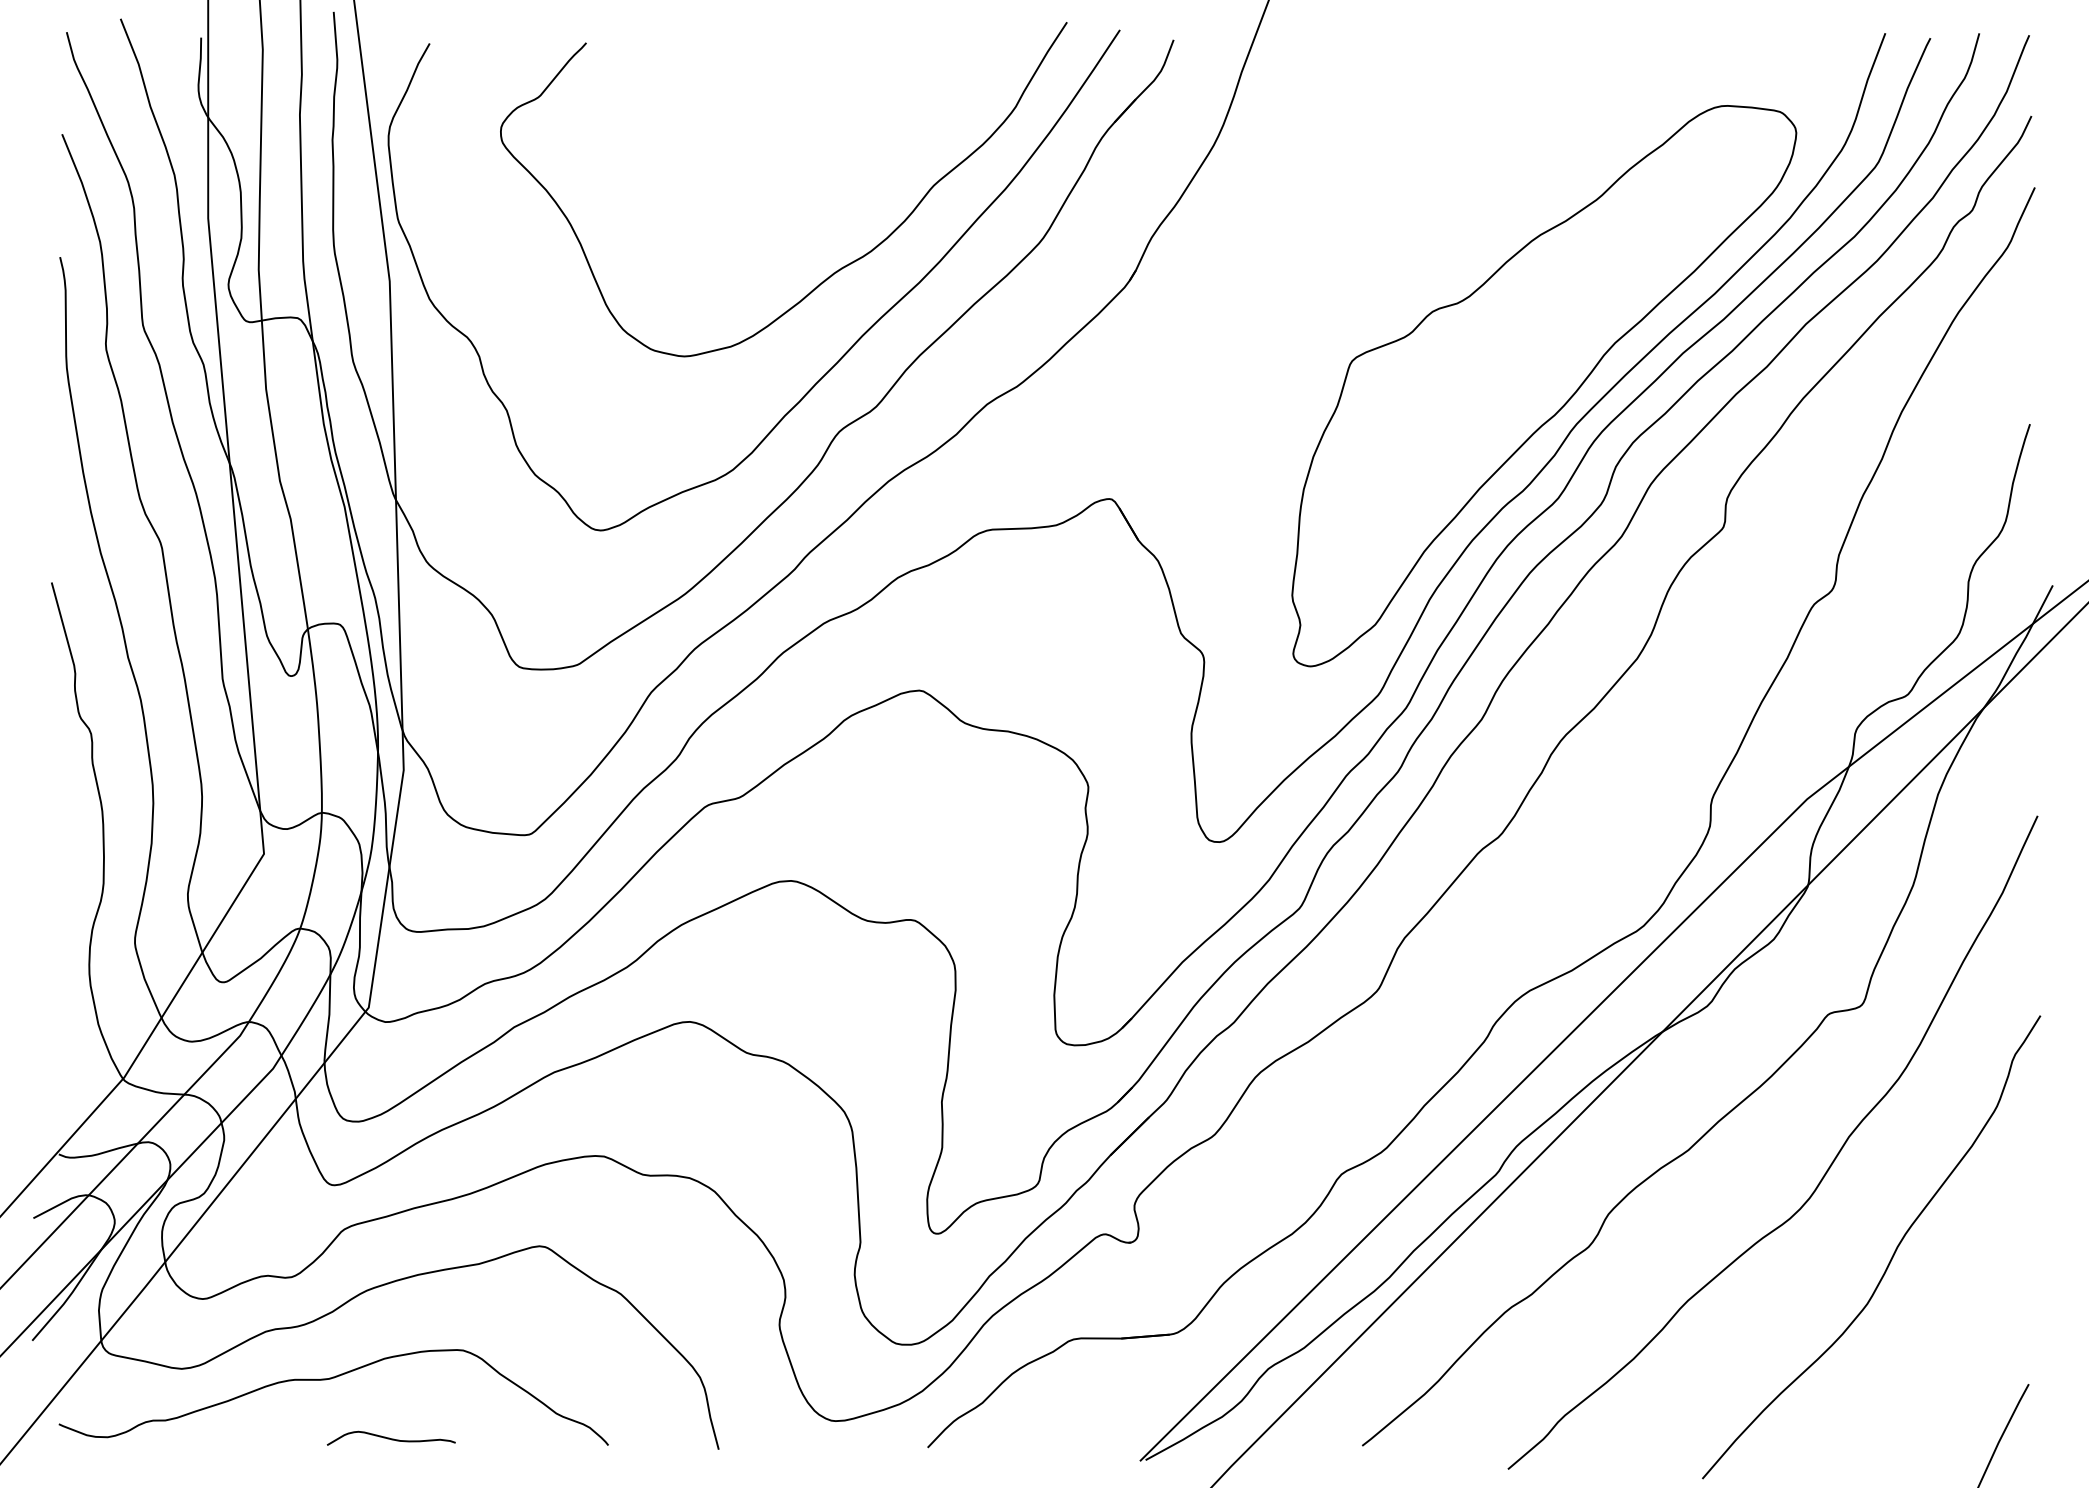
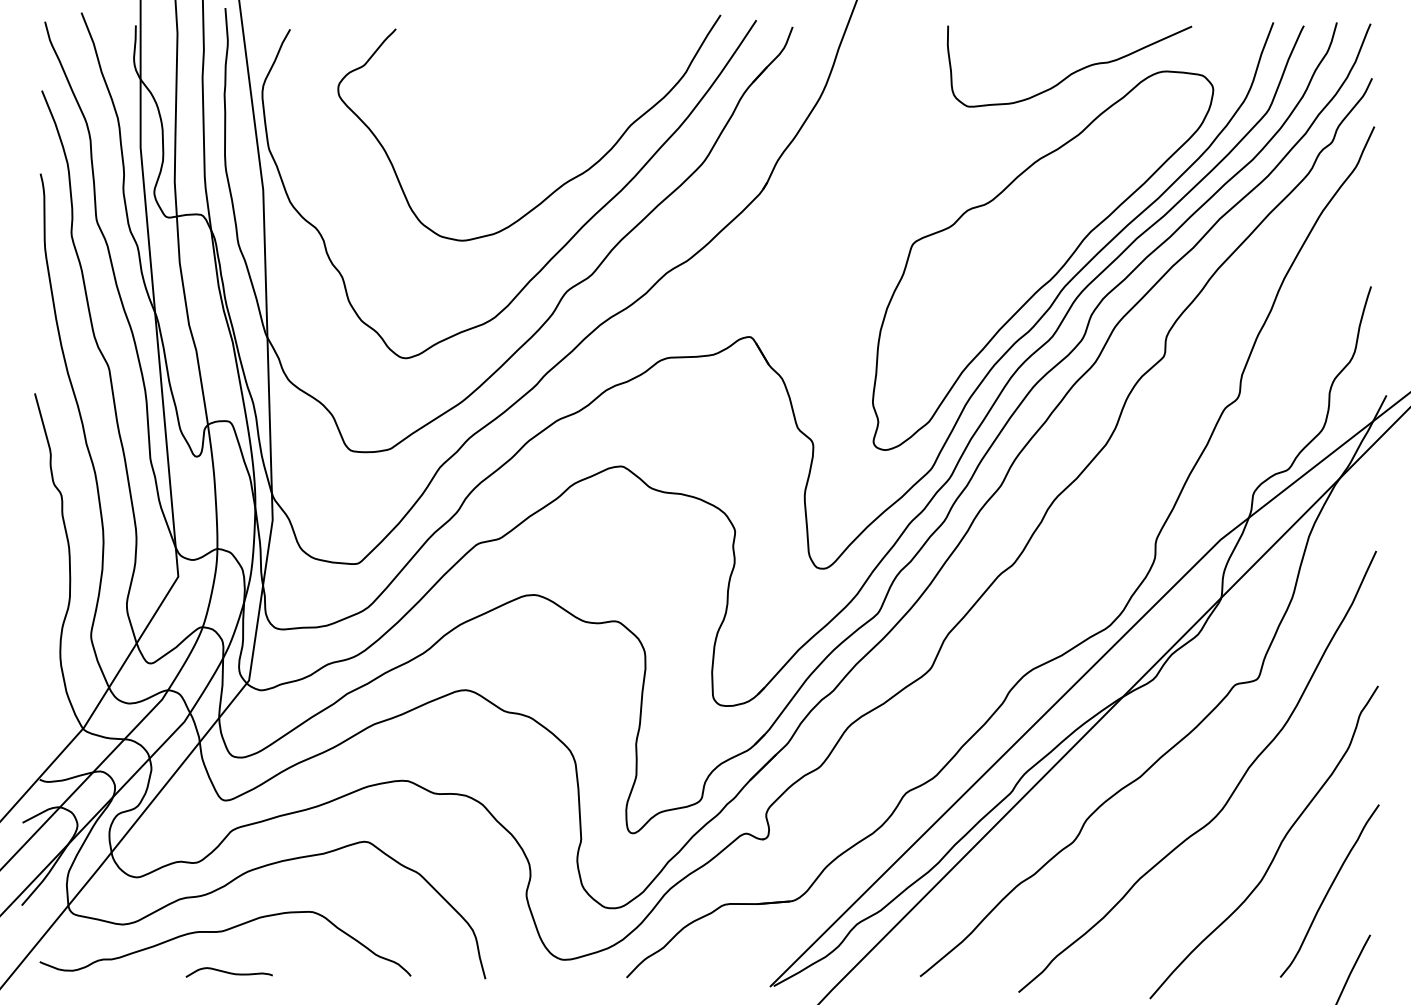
curve: (1587, 107) -> (1072, 72), added
curve: (1968, 1318) -> (1329, 890), added
curve: (390, 1438) -> (228, 972), moved

